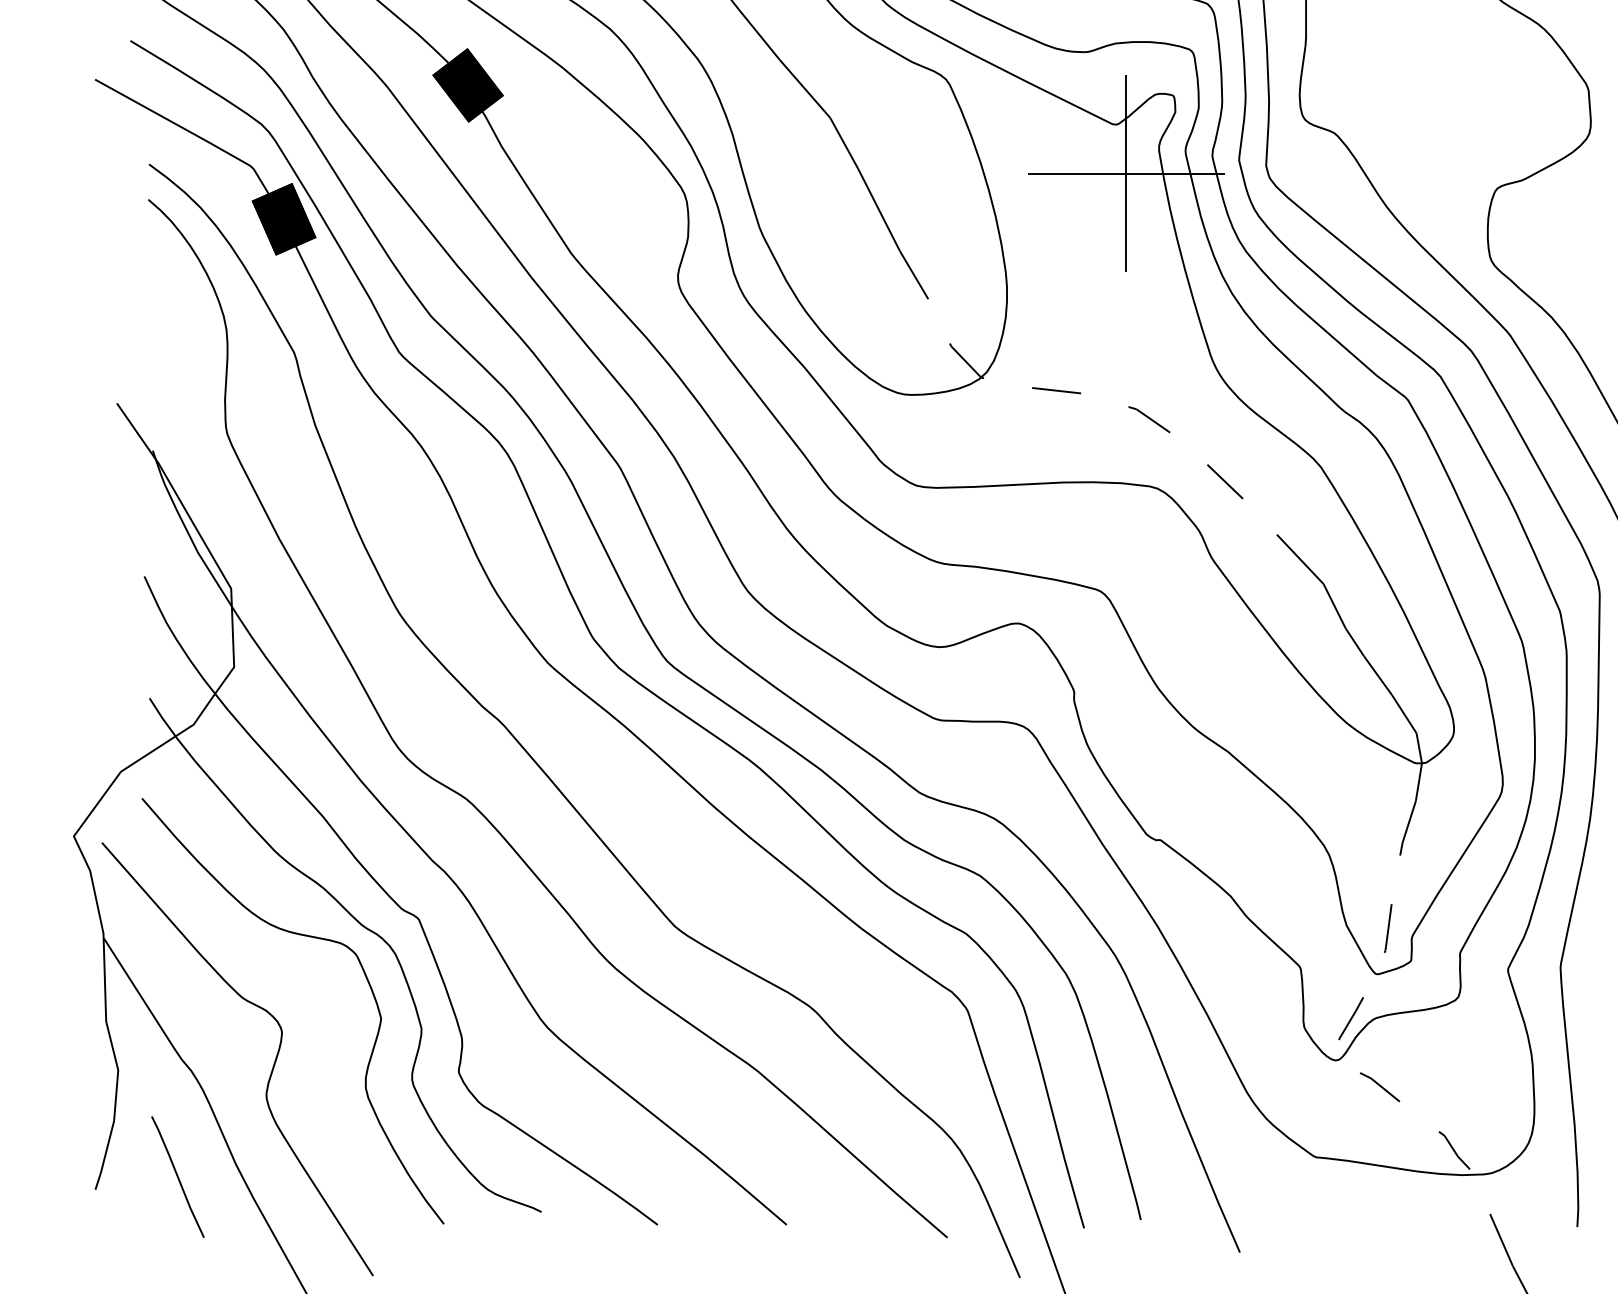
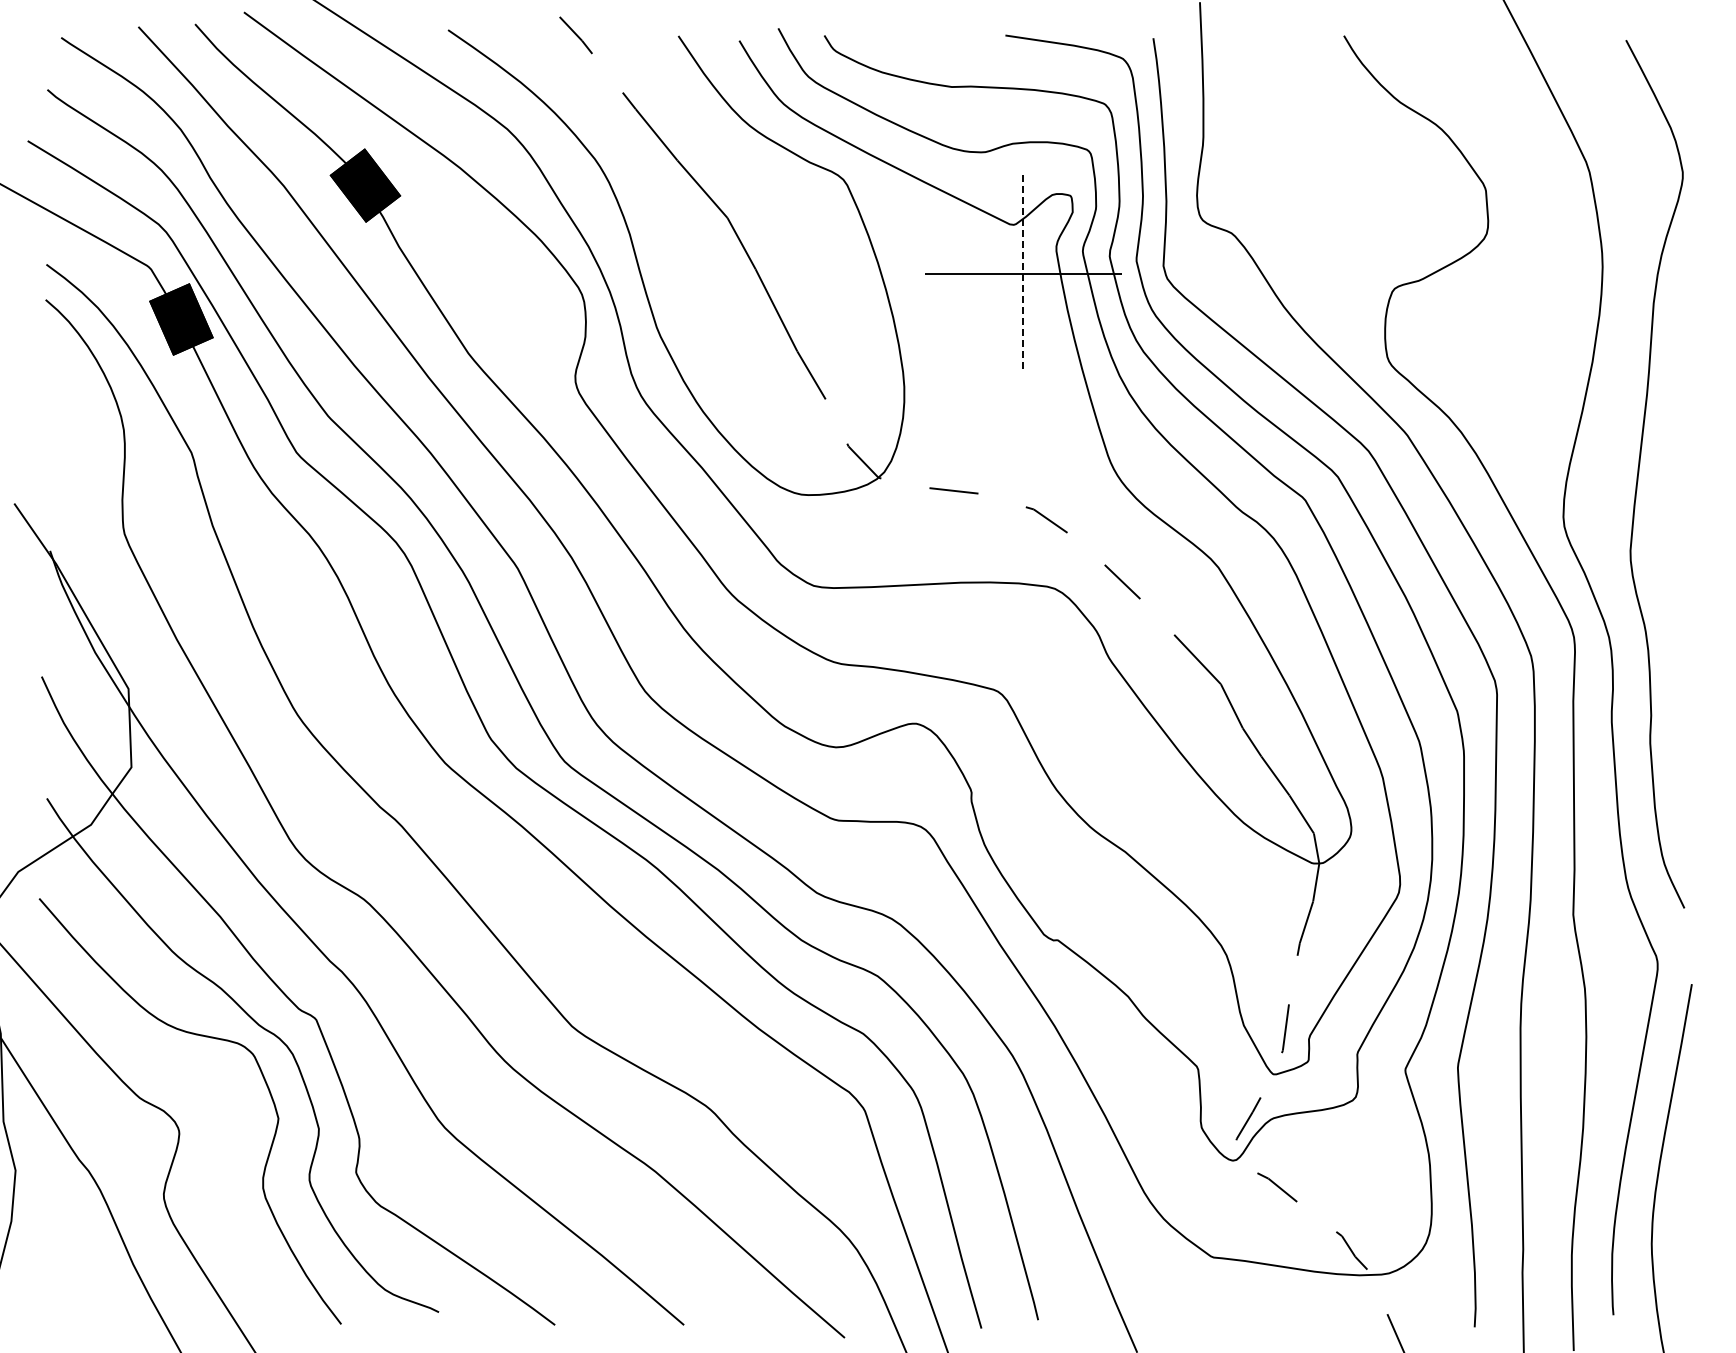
line: (1126, 174) -> (1023, 274), solid -> dashed
line: (178, 1177) -> (75, 1277), removed

